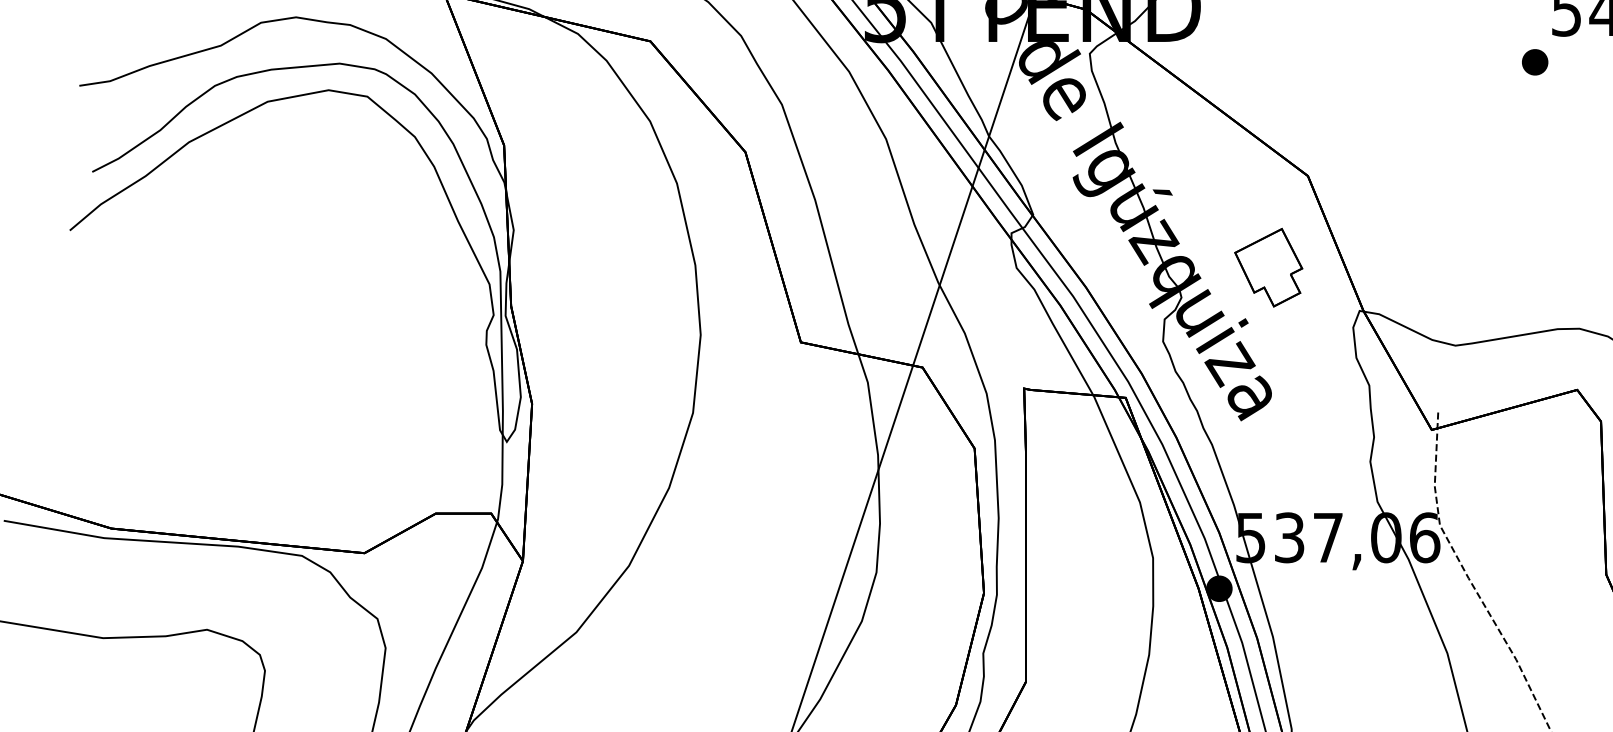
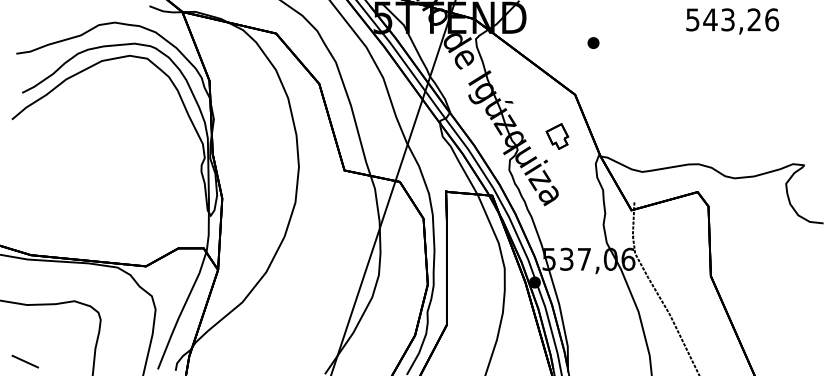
part: (1535, 61) -> (593, 42), moved
part: (1269, 267) -> (557, 136), size x0.7

